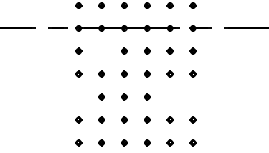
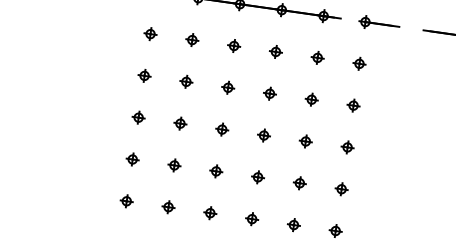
part: (101, 50) -> (192, 38), added
part: (78, 96) -> (138, 116), added
part: (169, 96) -> (304, 140), added
part: (192, 96) -> (346, 146), added

